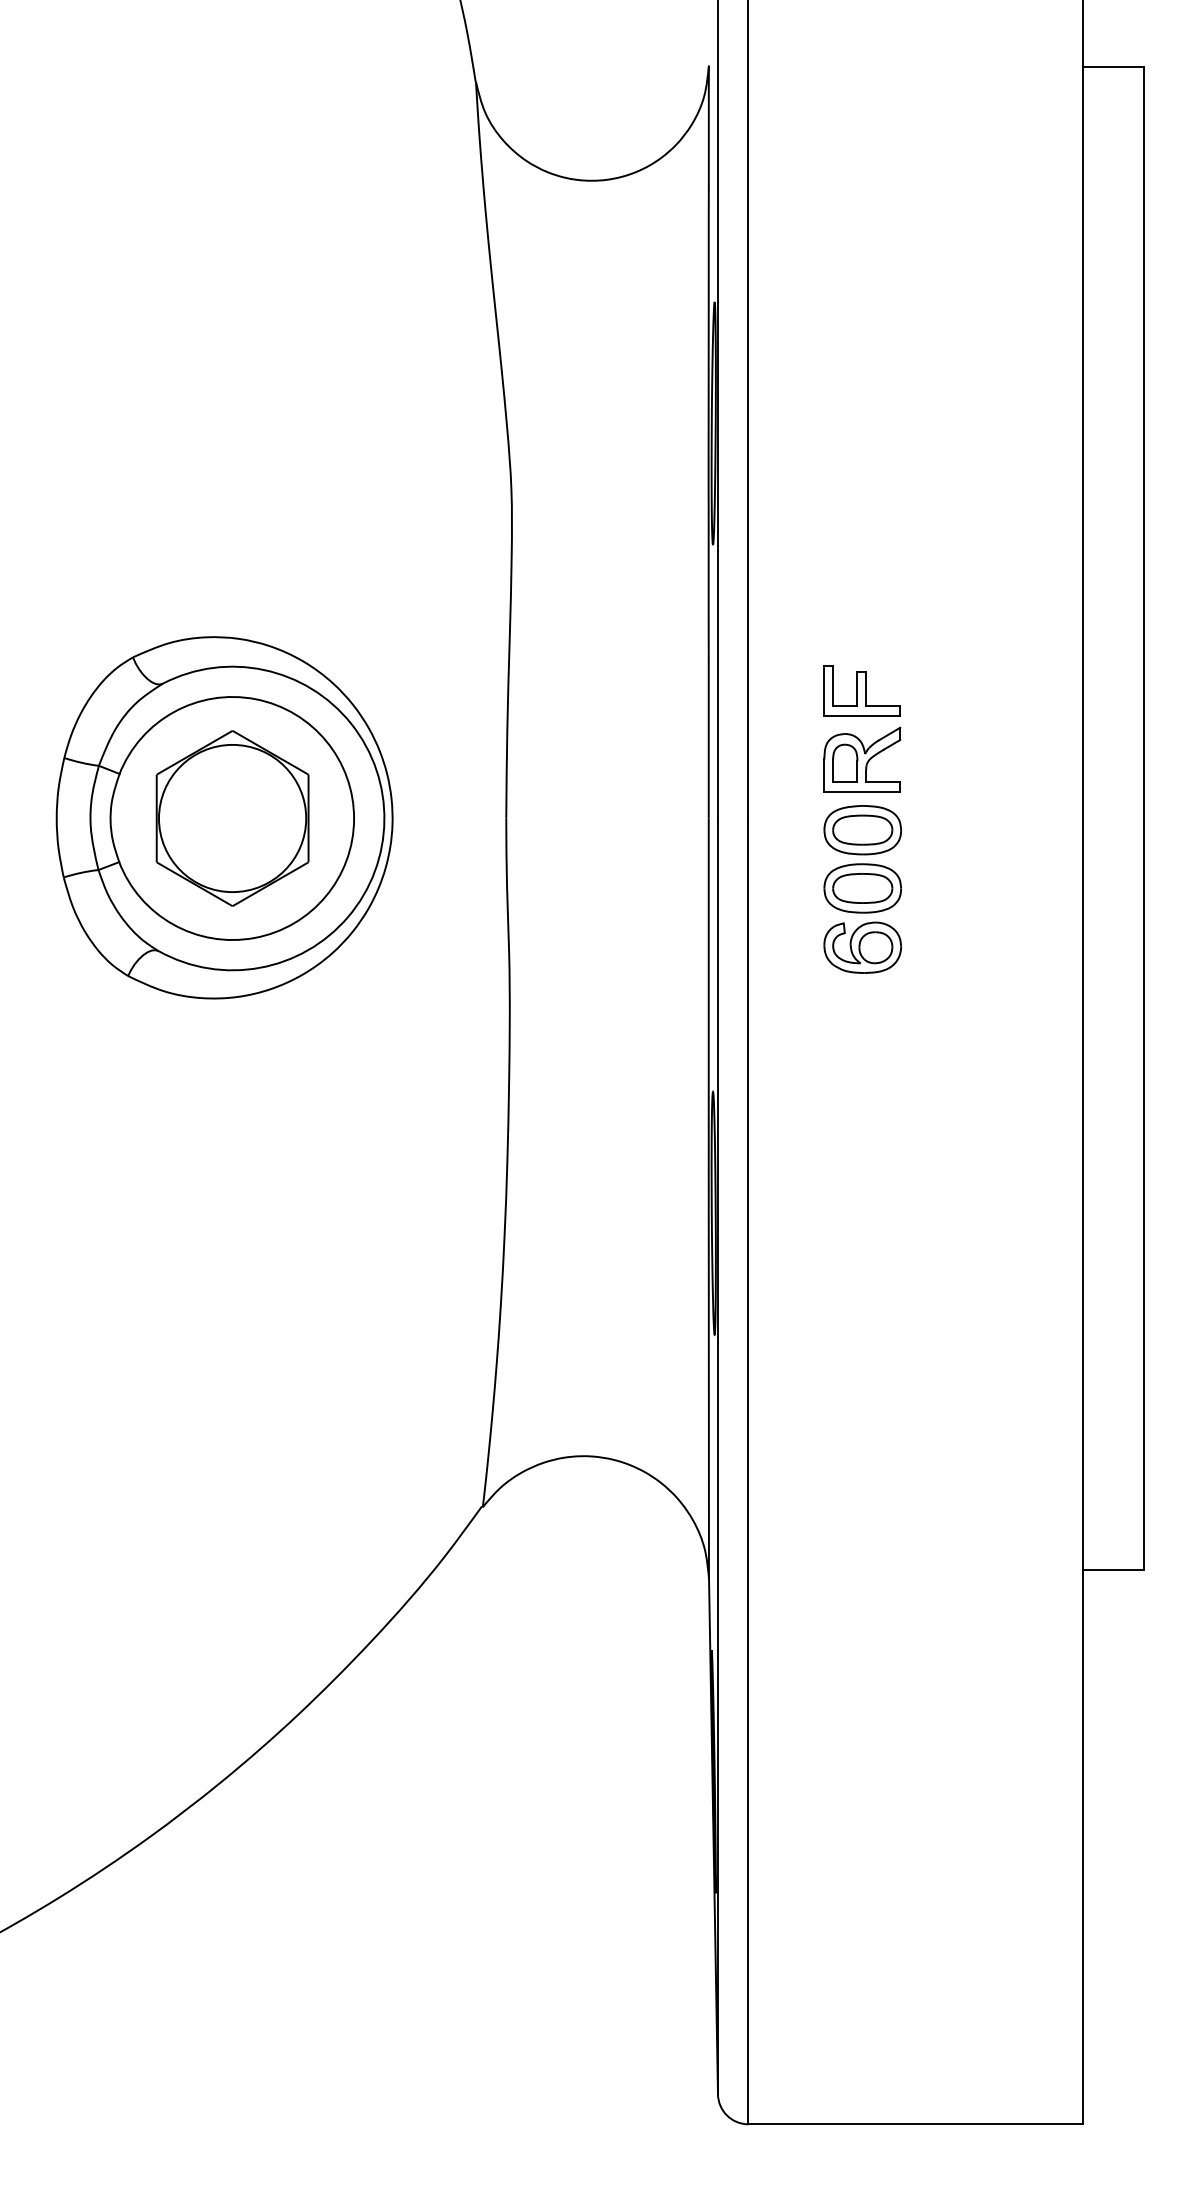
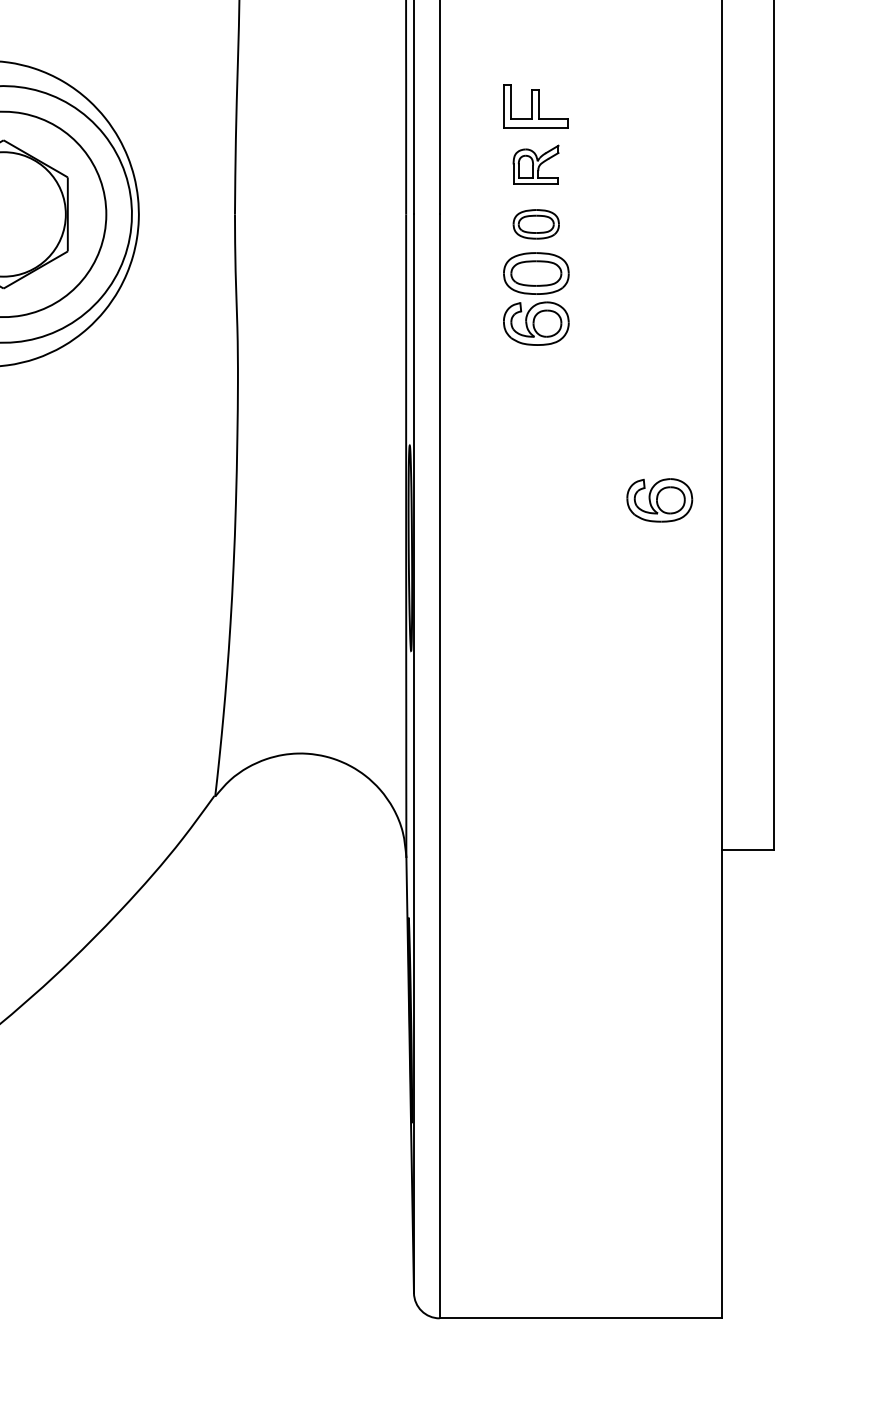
part: (862, 759) -> (536, 164), size x0.7
part: (862, 830) -> (536, 224), size x0.7
part: (1008, 1156) -> (659, 500), added

